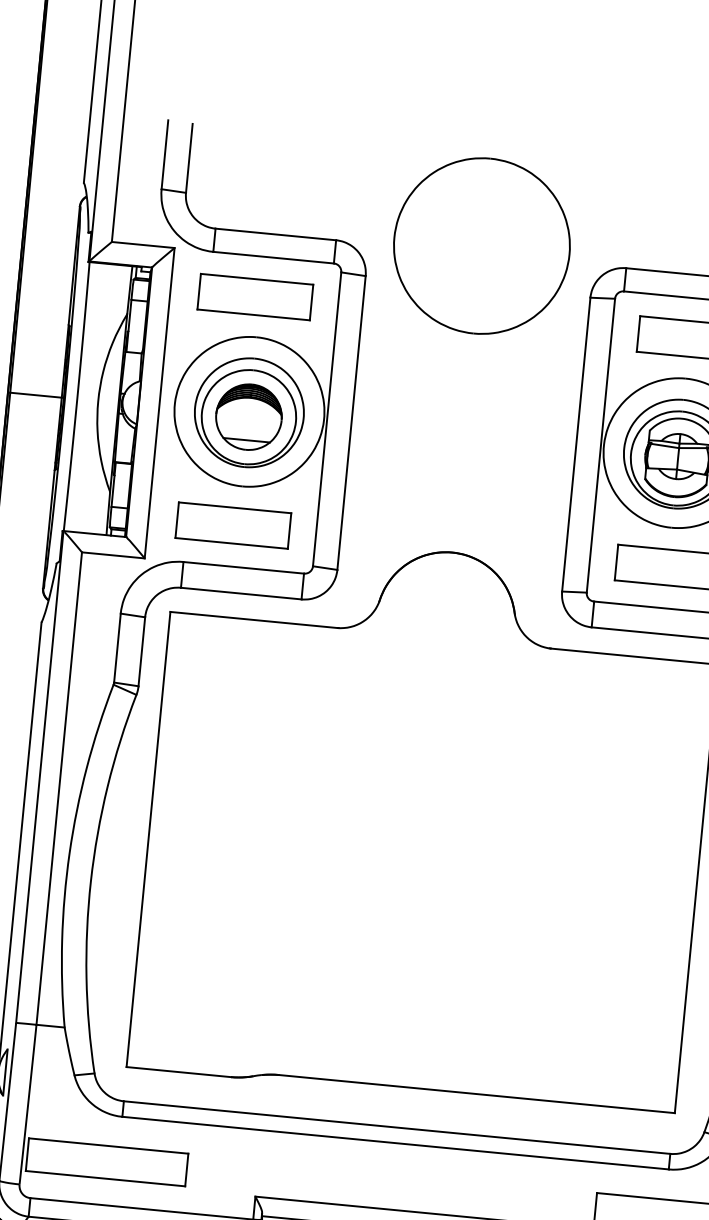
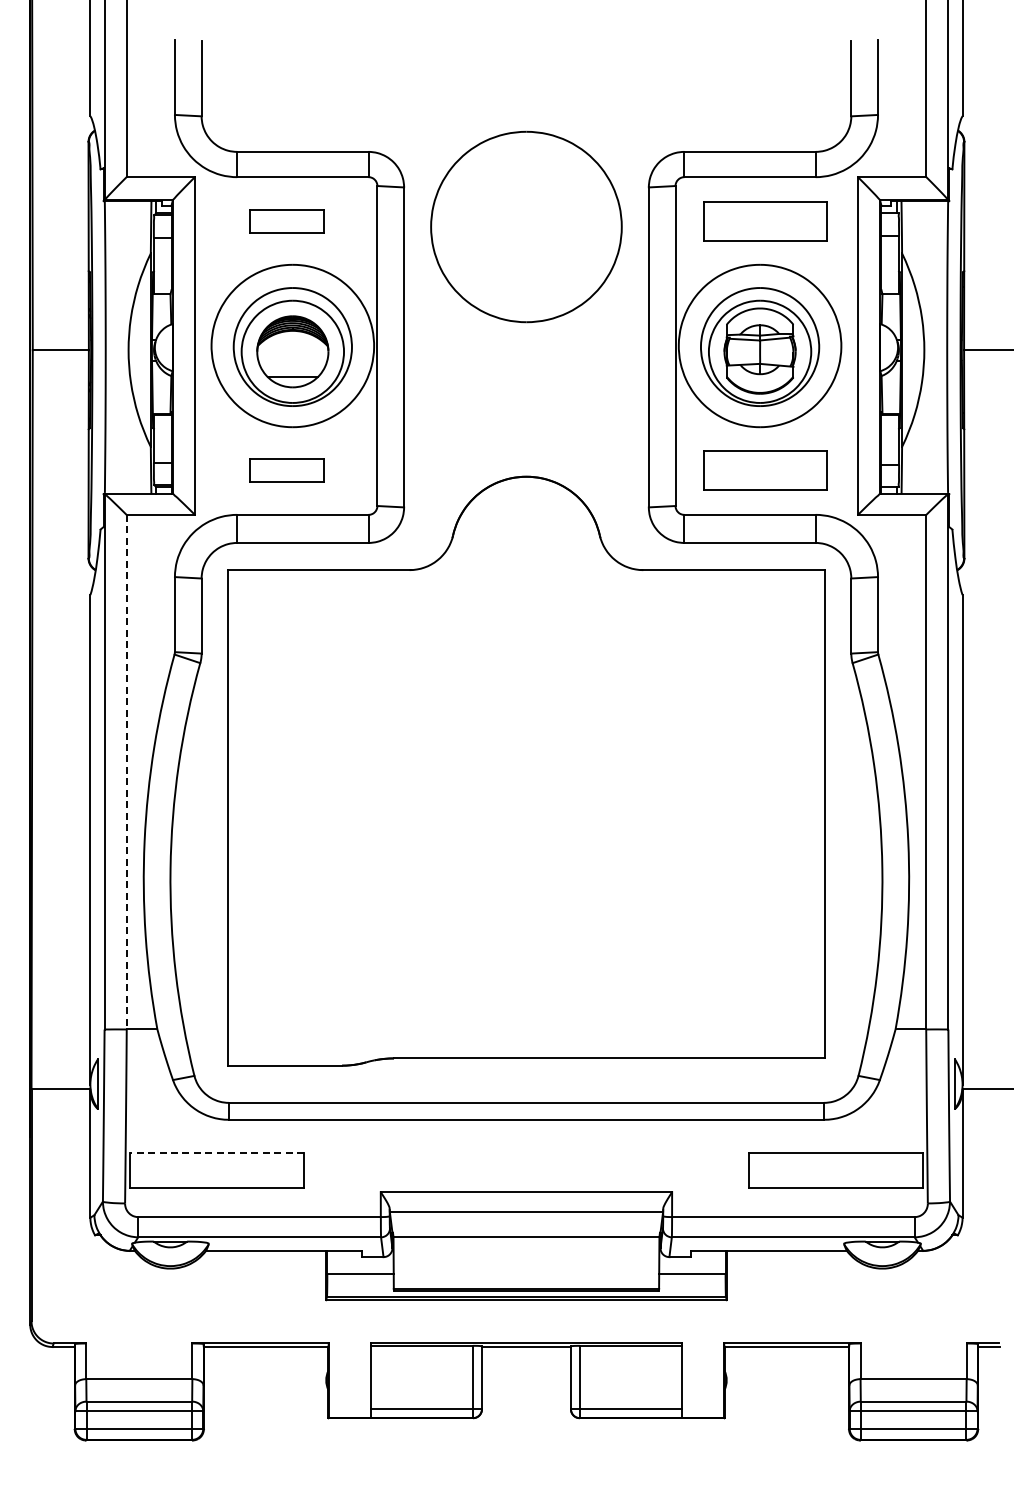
part: (482, 245) -> (526, 226), moved
part: (254, 296) -> (286, 221), size x0.6
part: (232, 525) -> (286, 470), size x0.6
line: (58, 788) -> (126, 772), solid -> dashed
line: (108, 1145) -> (217, 1152), solid -> dashed

